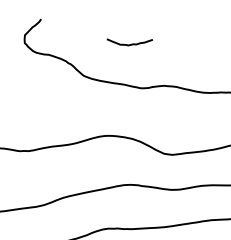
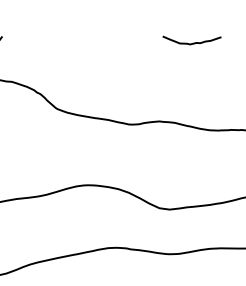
curve: (129, 44) -> (191, 43), moved

